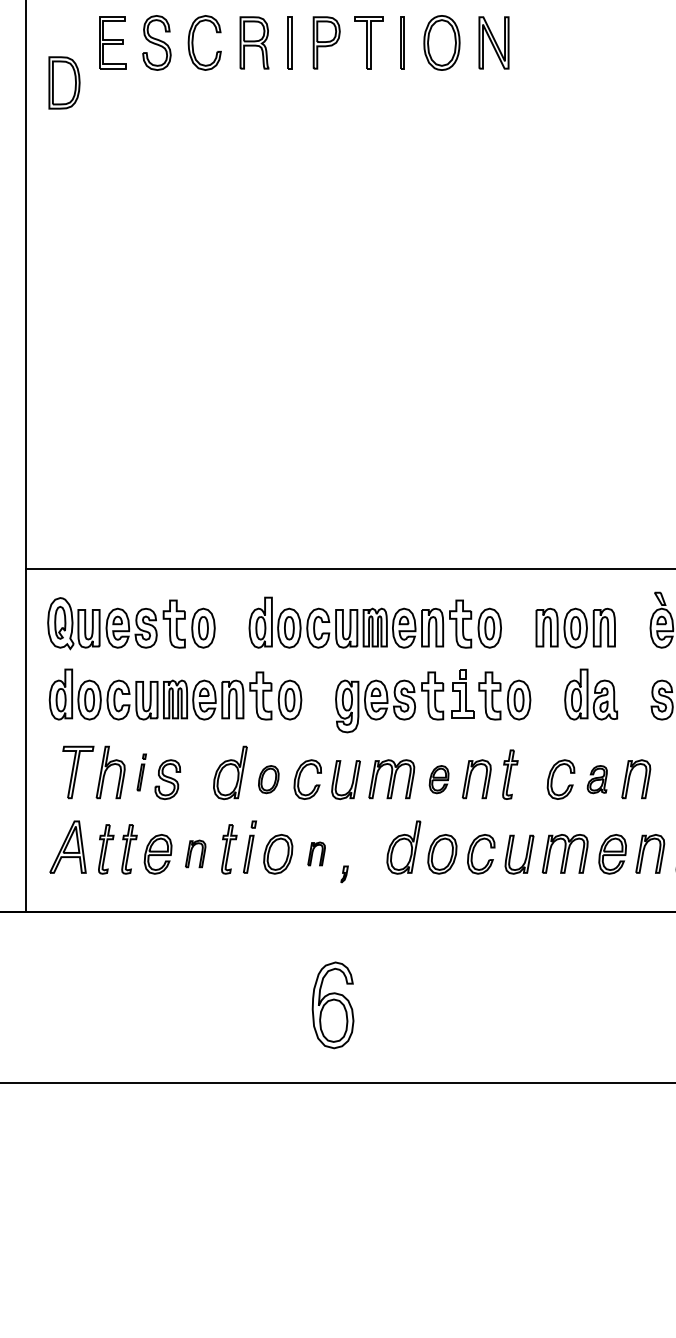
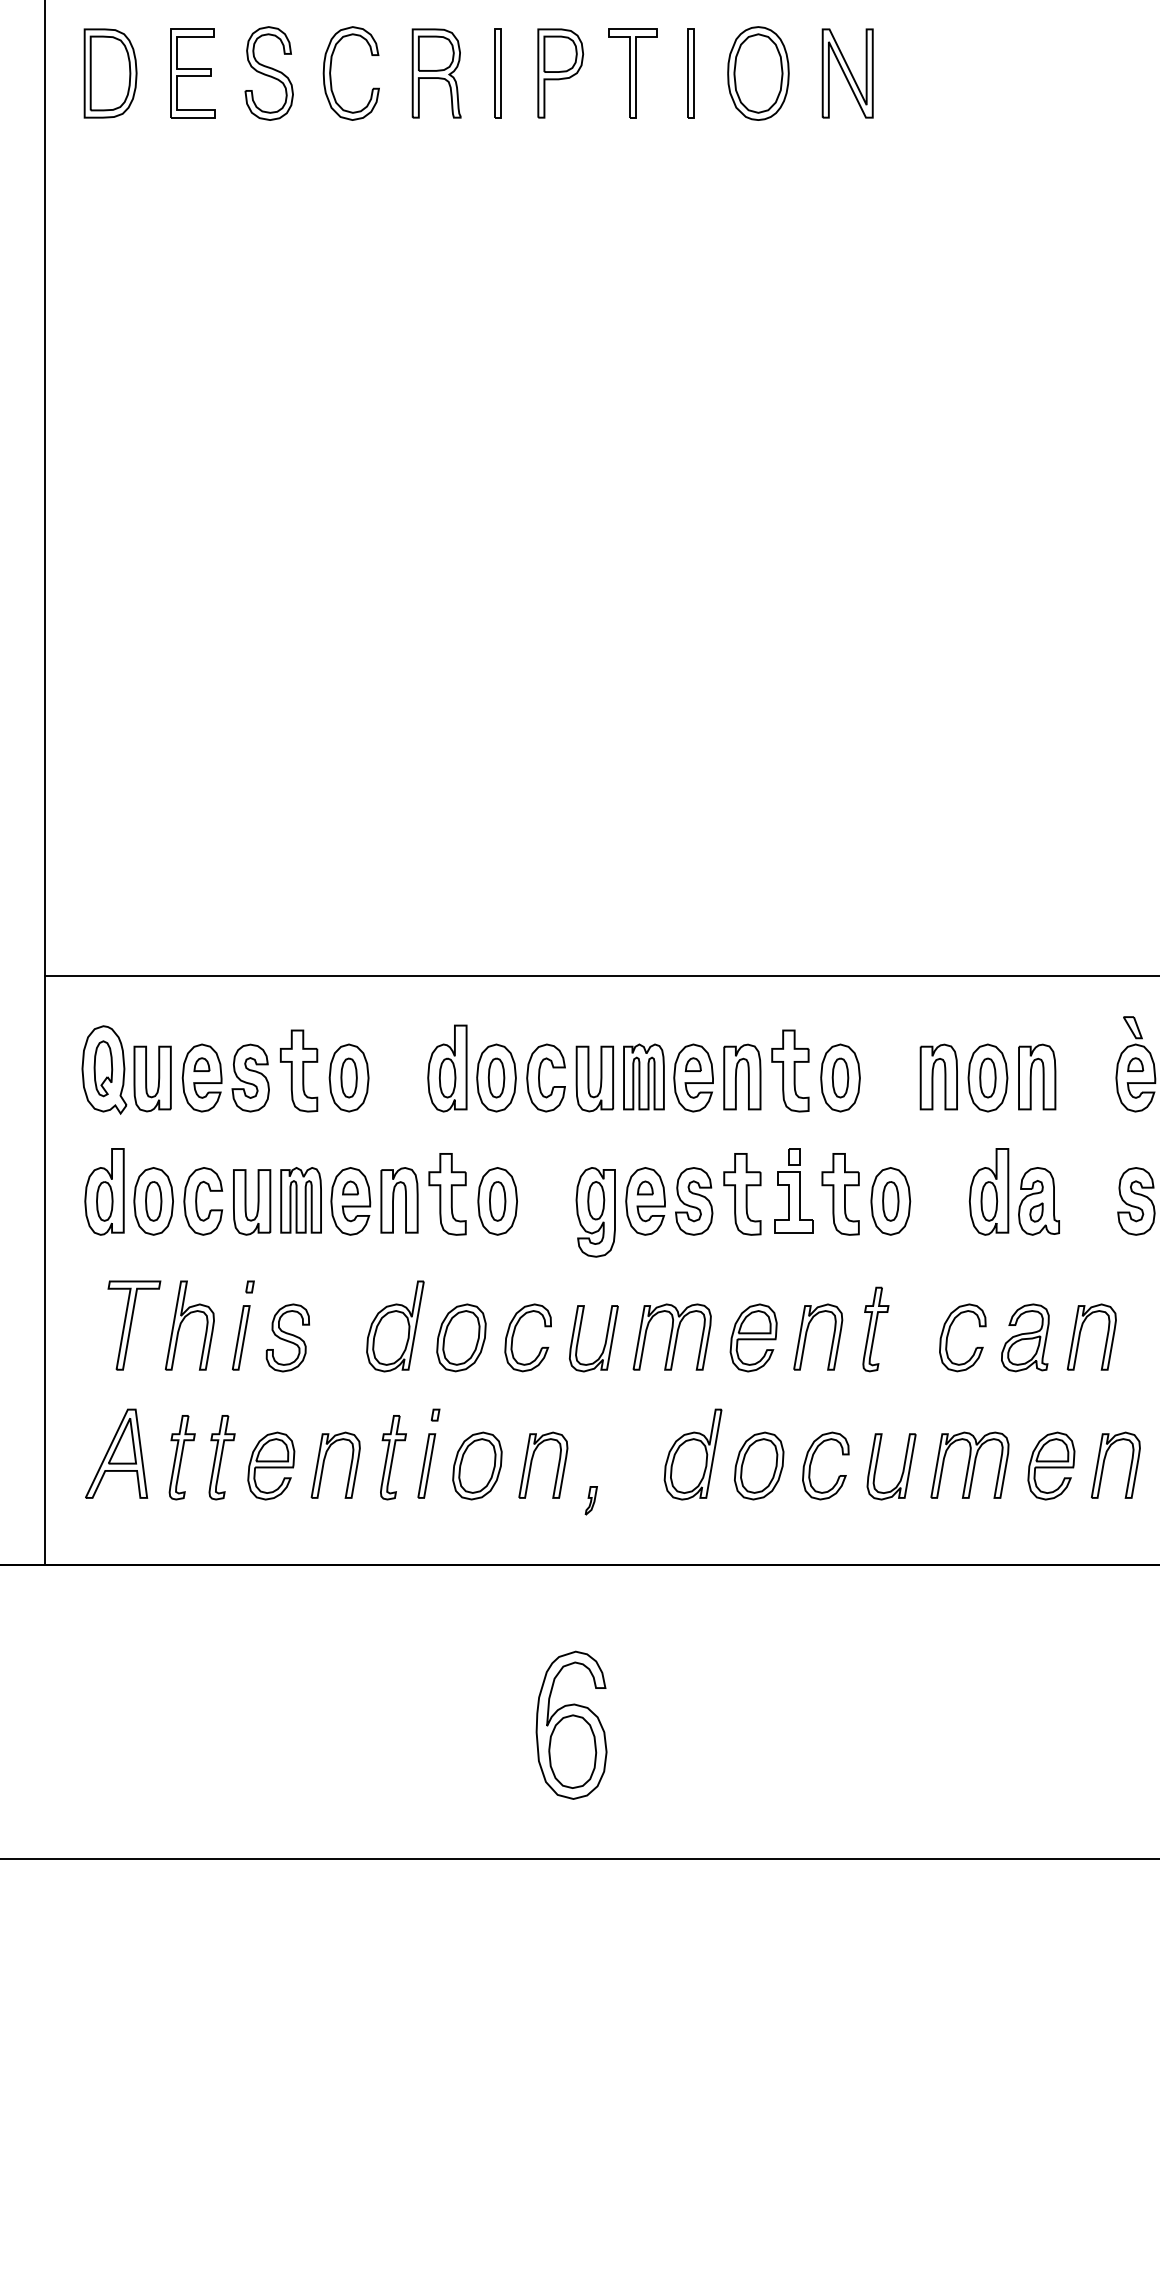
part: (64, 82) -> (110, 72), moved
part: (141, 772) -> (242, 1325), size x1.43
part: (268, 779) -> (460, 1337), size x1.43
part: (438, 779) -> (752, 1337), size x1.43
part: (596, 779) -> (1023, 1337), size x1.43
part: (195, 853) -> (335, 1464), size x1.43
part: (316, 853) -> (543, 1464), size x1.67

